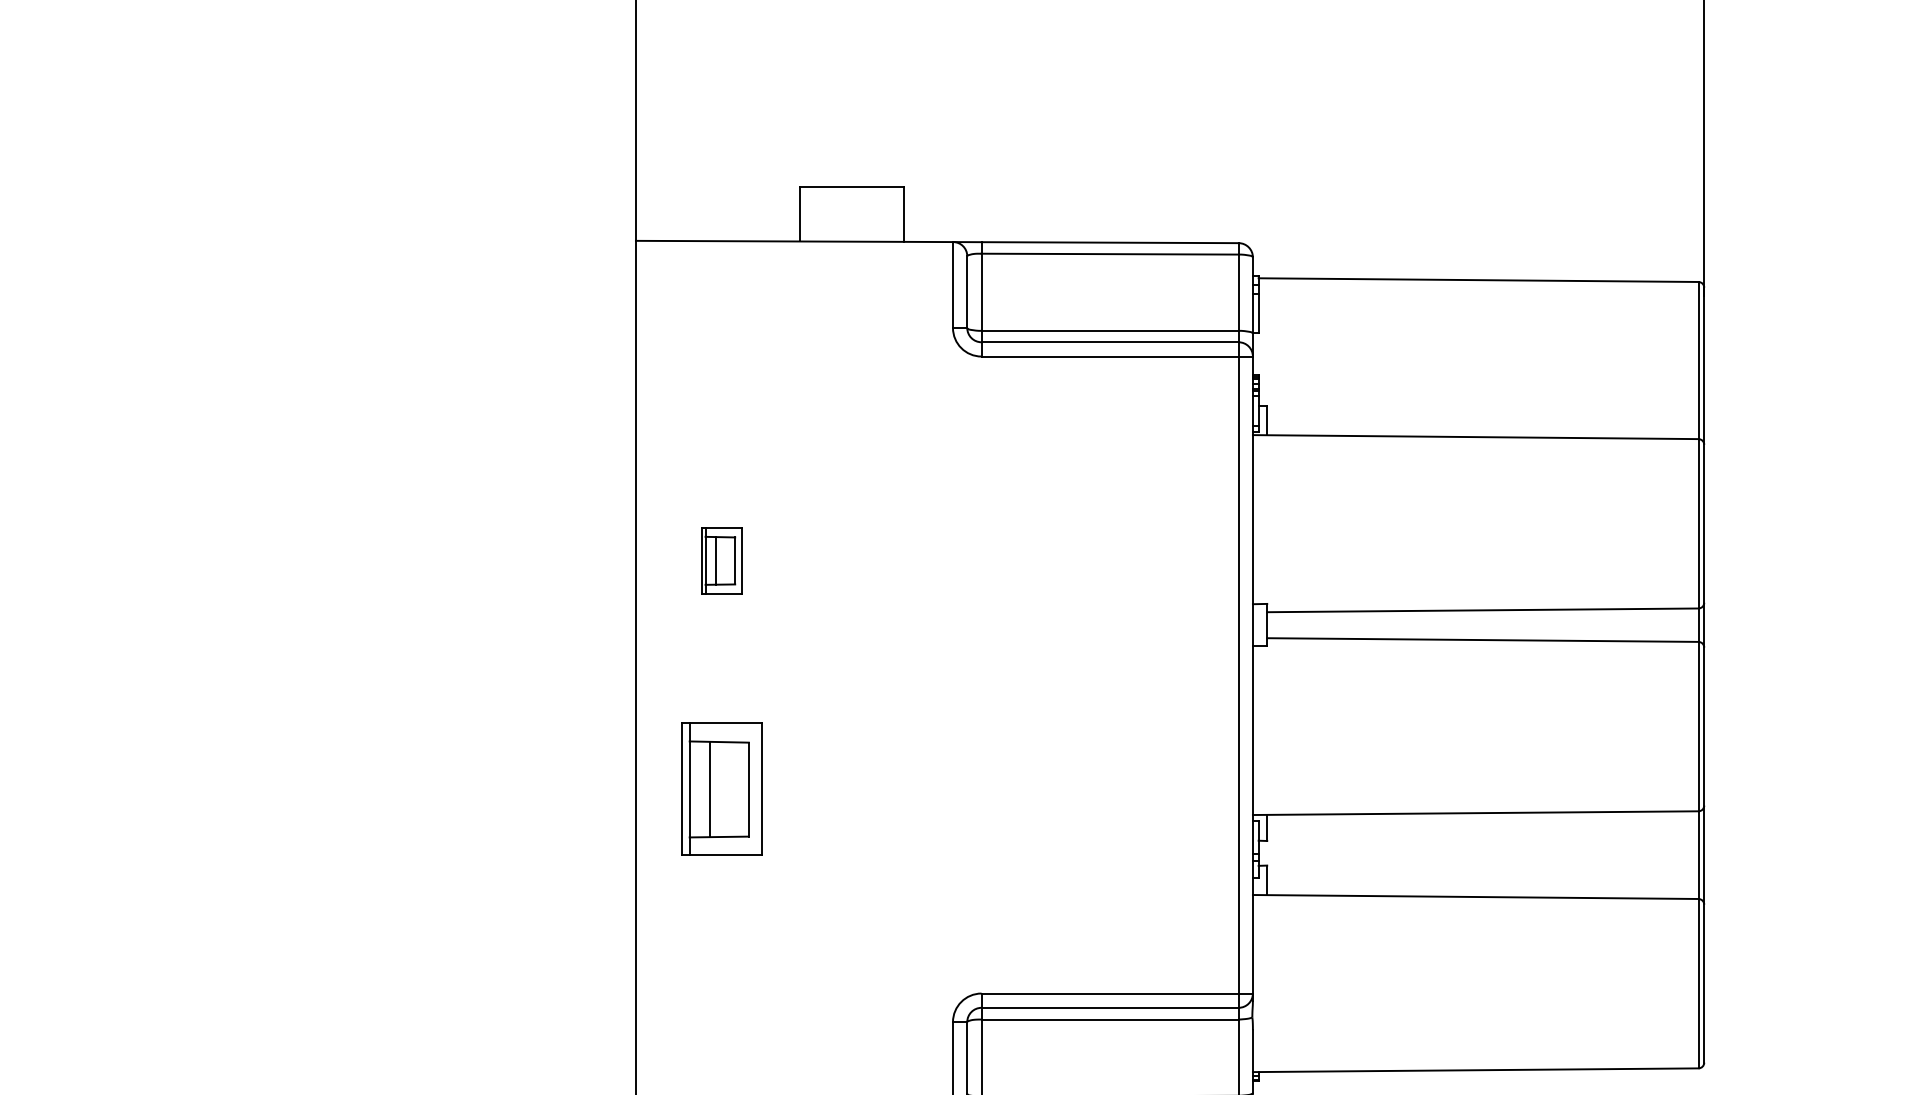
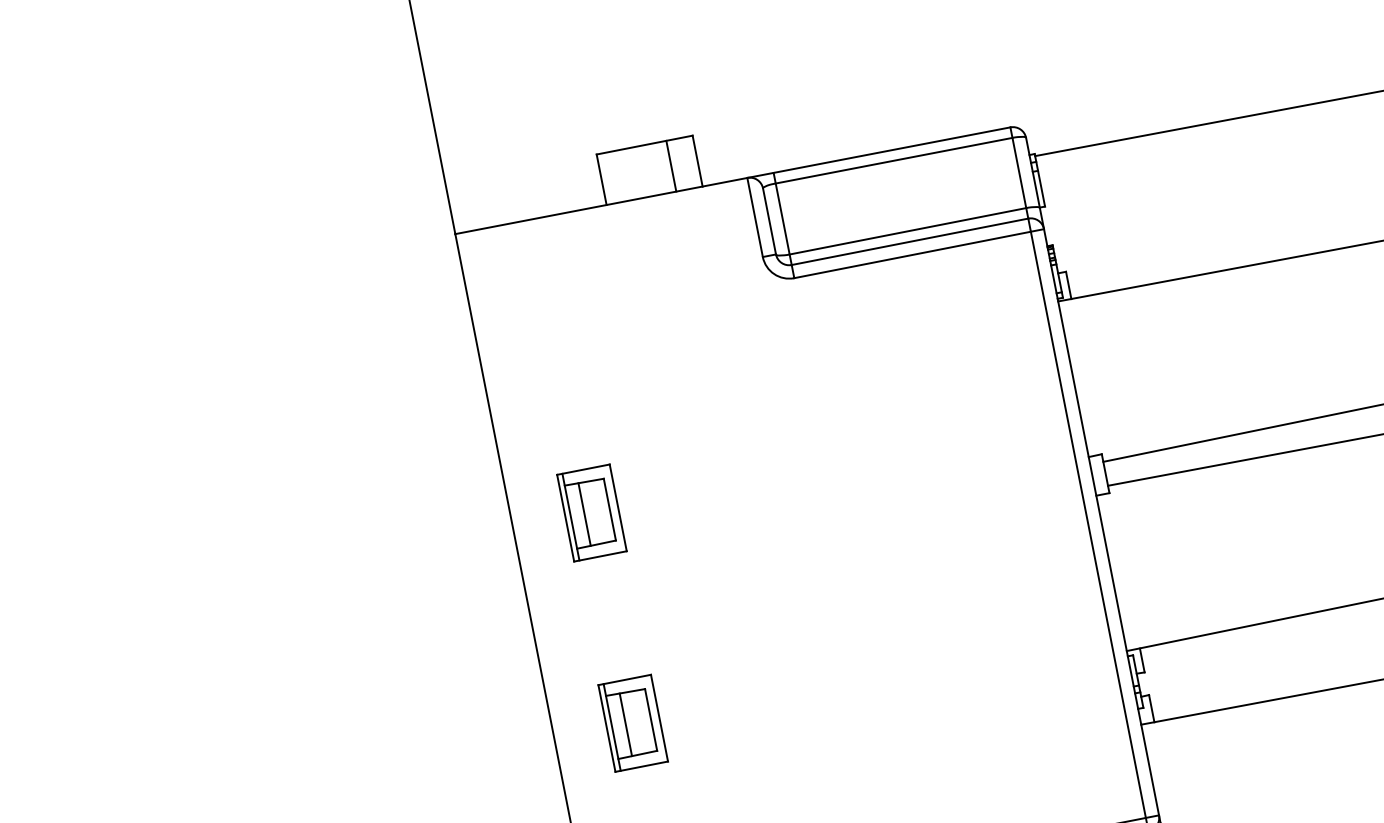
line: (875, 213) -> (670, 165), added
part: (721, 560) -> (591, 512), size x1.43
part: (721, 788) -> (632, 722), size x0.71

